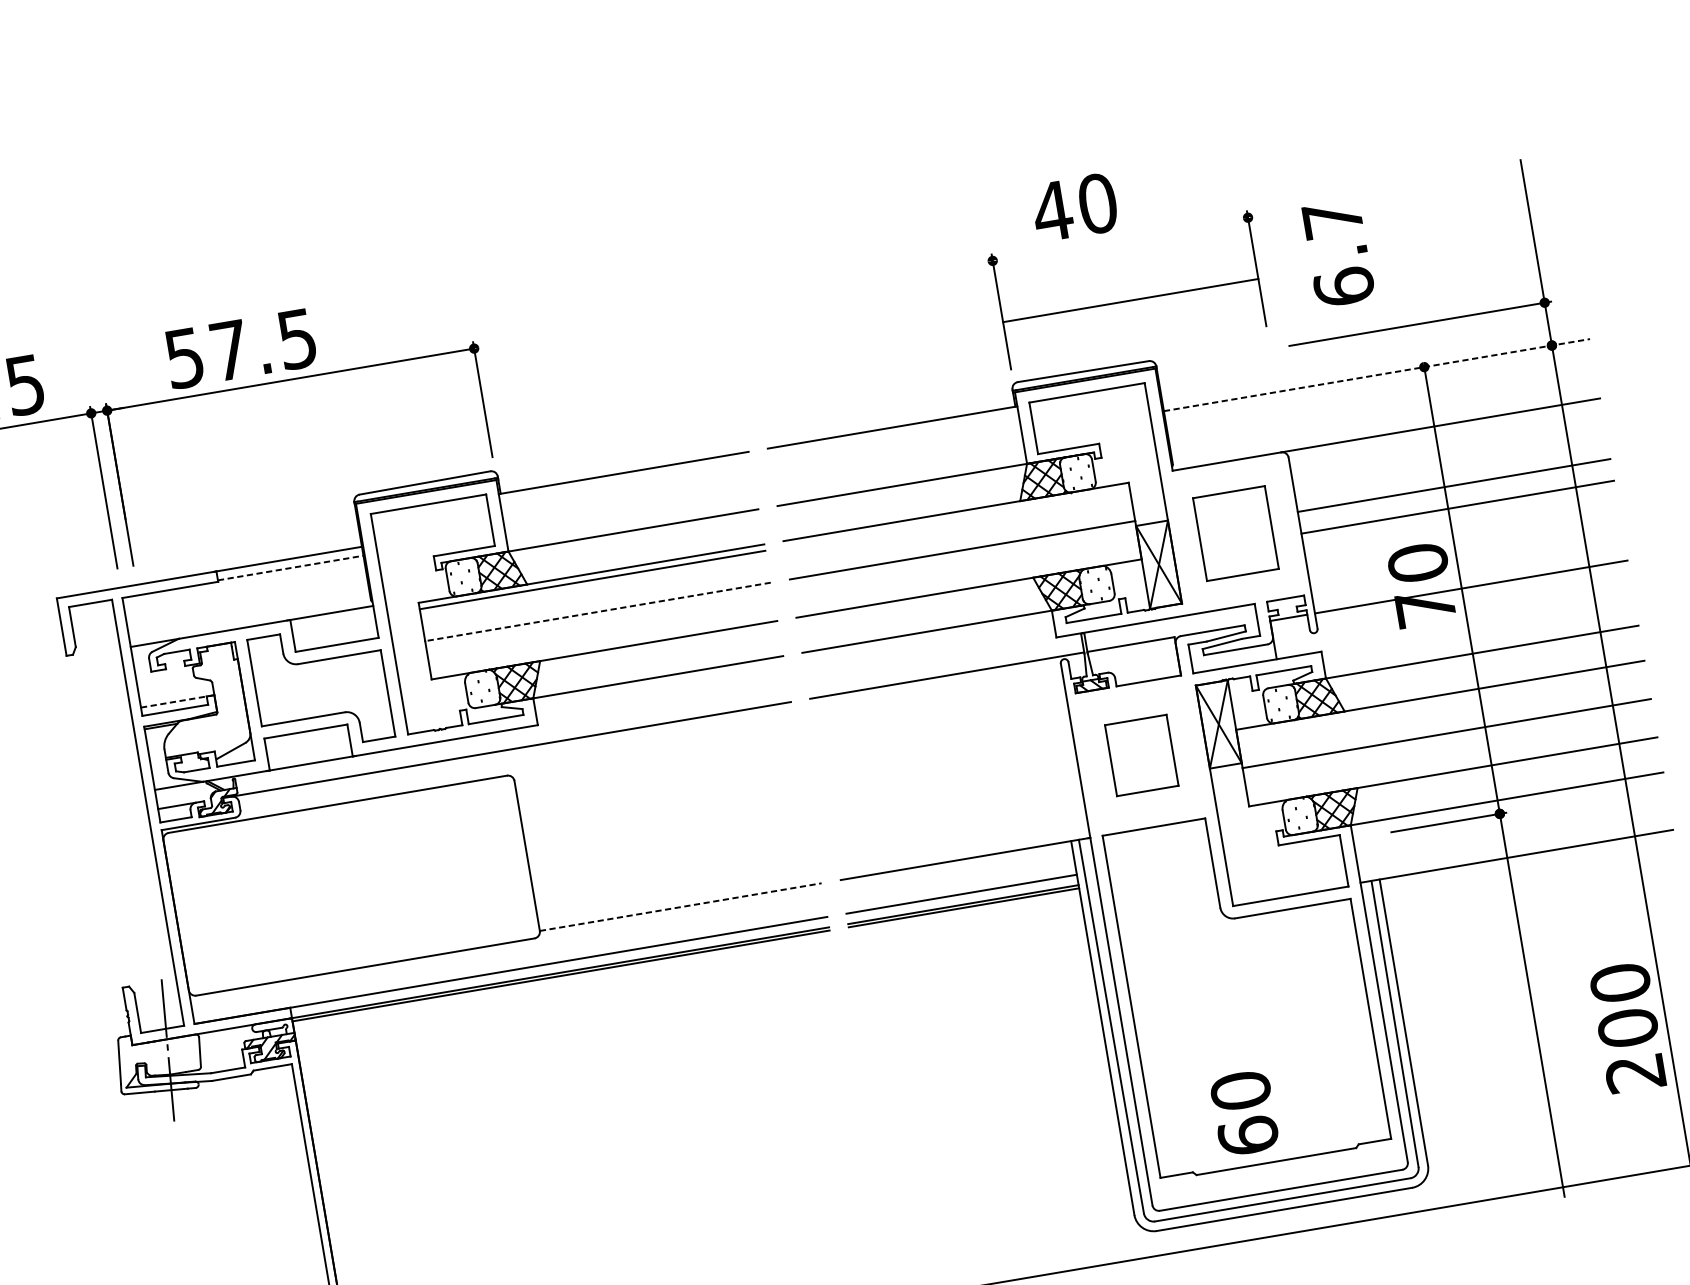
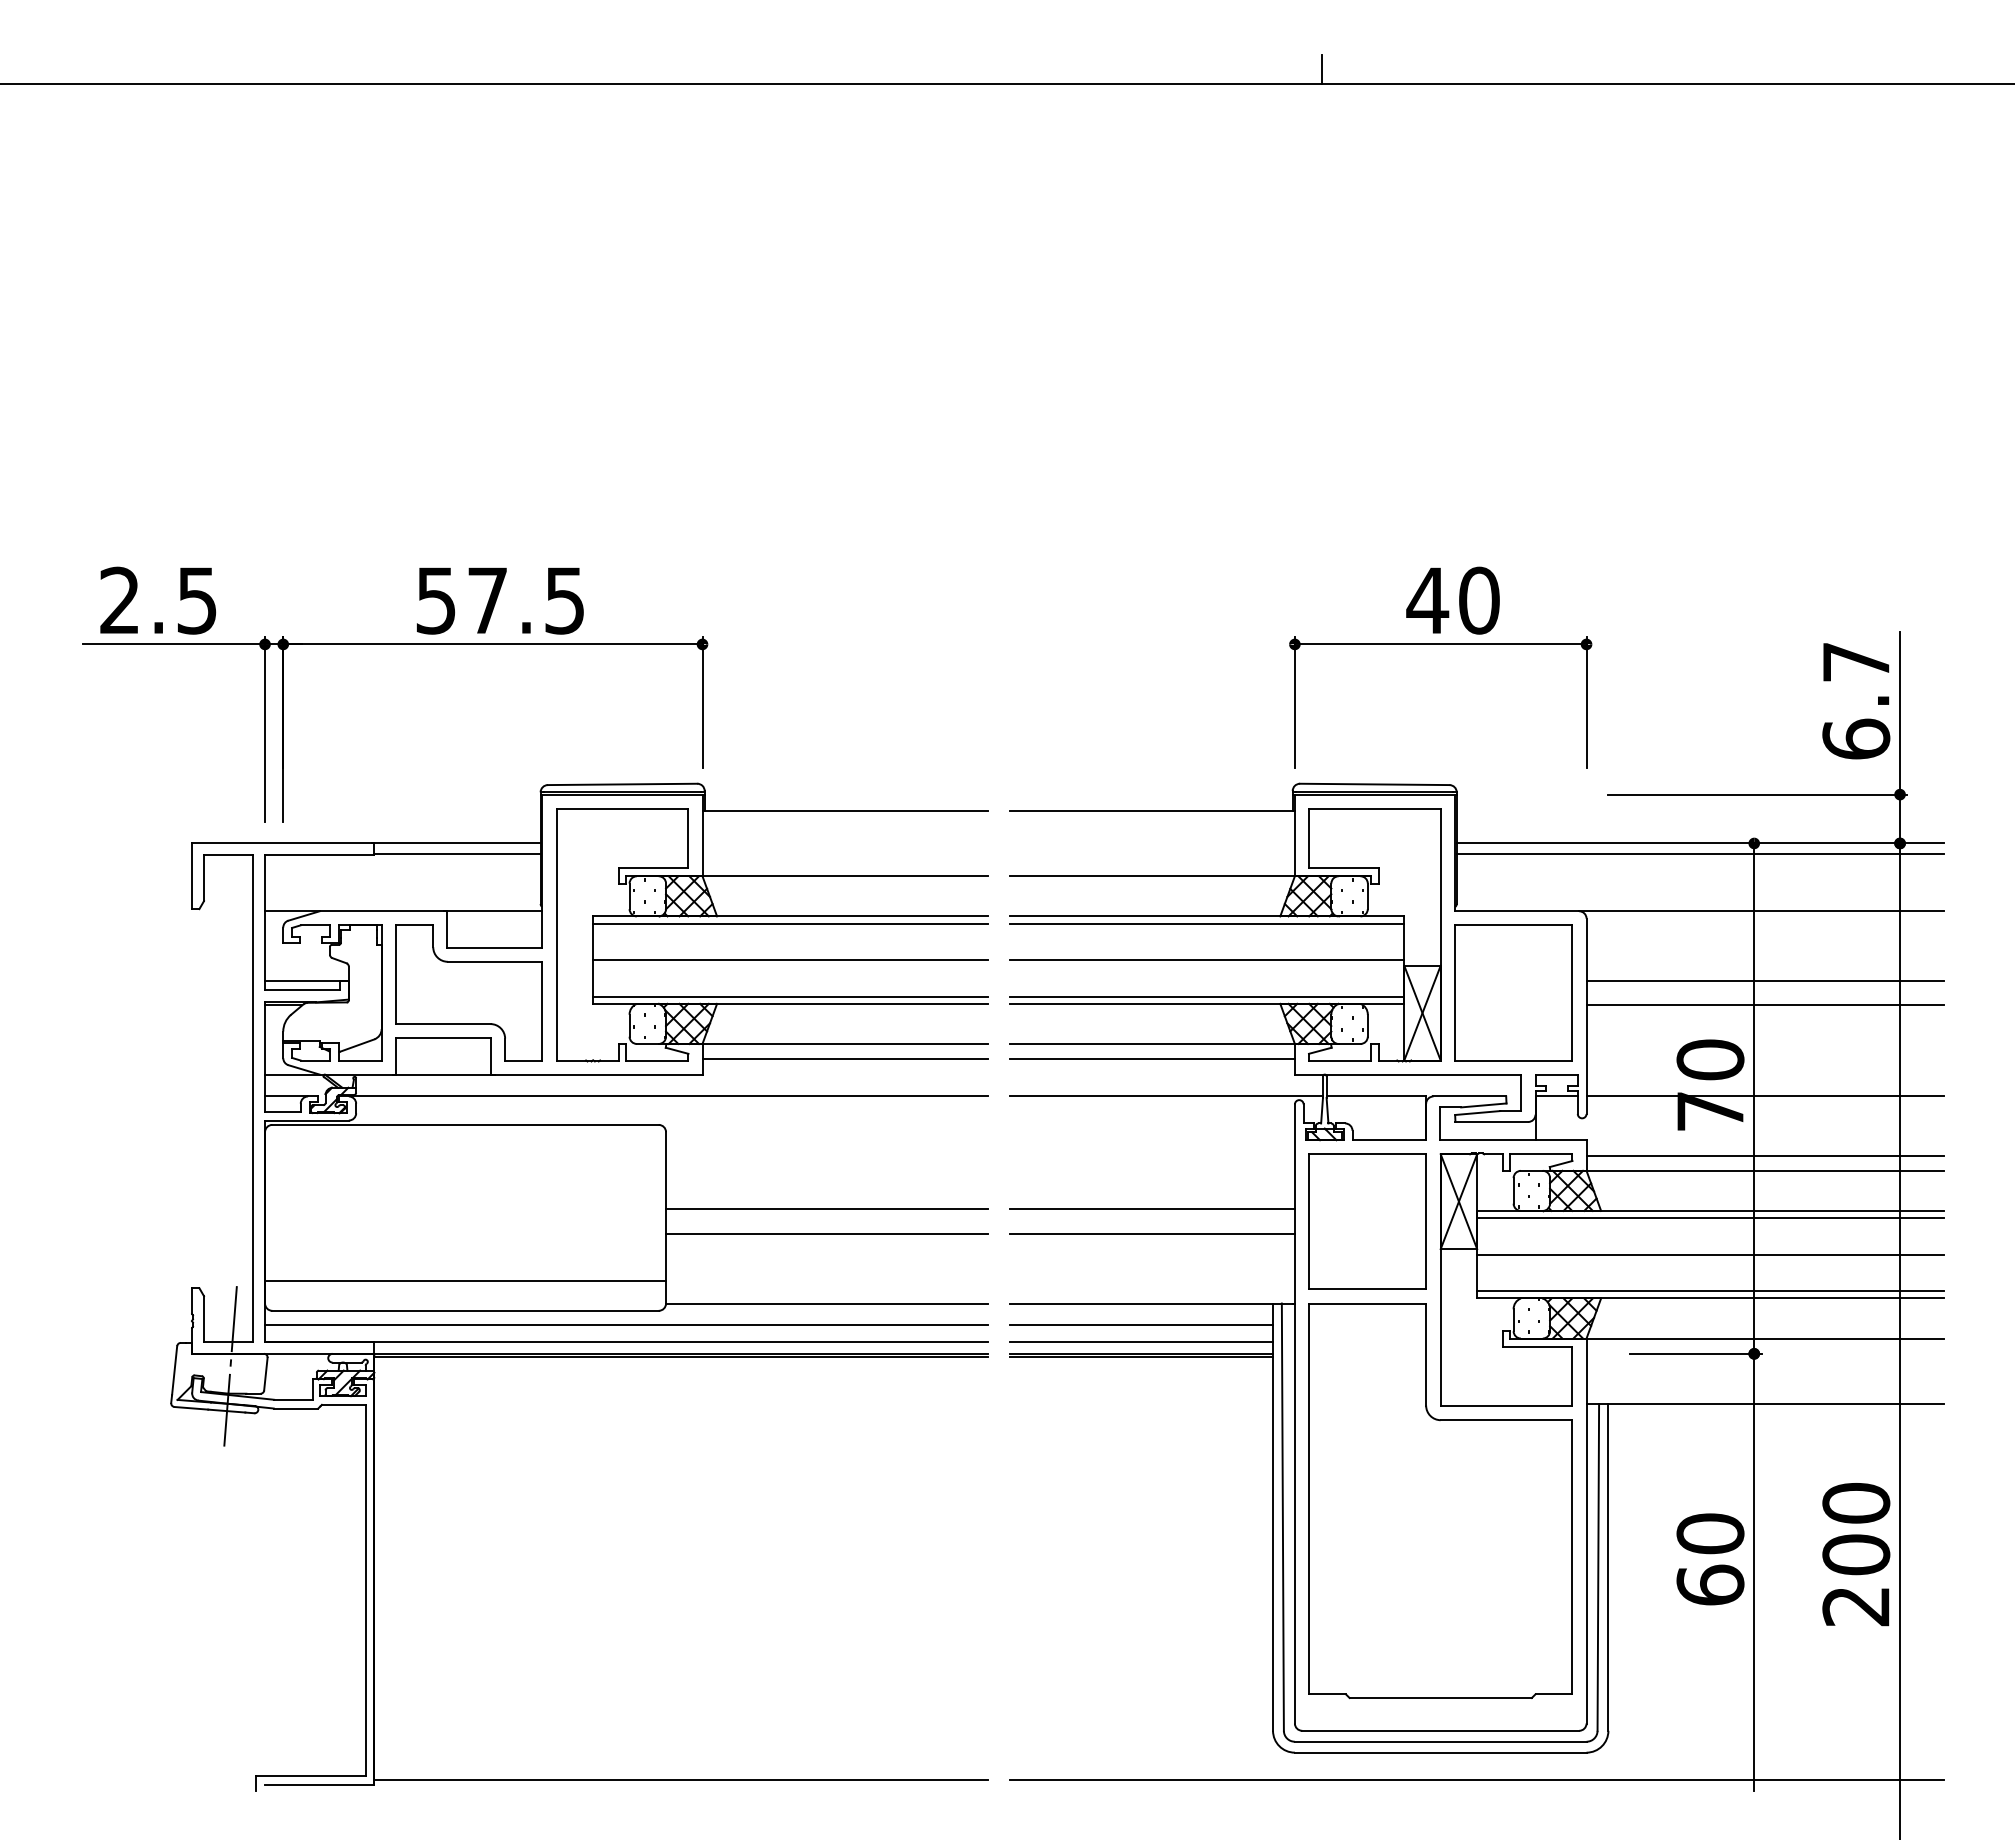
text: (1074, 207) -> (1452, 600), moved
text: (1338, 253) -> (1856, 701), moved
line: (1130, 300) -> (1440, 644), moved
text: (240, 348) -> (500, 600), moved
line: (1377, 375) -> (1700, 843), dashed -> solid
line: (1377, 384) -> (1699, 853), added
line: (956, 518) -> (1206, 923), added
part: (1235, 533) -> (1513, 992), size x1.43
line: (291, 567) -> (458, 853), dashed -> solid
line: (967, 582) -> (1206, 996), added
line: (598, 612) -> (790, 960), dashed -> solid
line: (1479, 639) -> (1764, 1156), added
line: (603, 643) -> (790, 996), added
line: (928, 644) -> (1151, 1058), added
line: (659, 690) -> (844, 1058), added
line: (177, 701) -> (306, 980), dashed -> solid
line: (1441, 701) -> (1710, 1218), added
part: (1141, 755) -> (1367, 1221), size x1.67
line: (1452, 765) -> (1710, 1291), added
line: (950, 776) -> (1151, 1209), added
line: (954, 798) -> (1151, 1234), added
line: (666, 824) -> (826, 1209), added
line: (670, 846) -> (826, 1234), added
line: (959, 879) -> (1141, 1325), added
line: (681, 907) -> (827, 1303), dashed -> solid
line: (361, 941) -> (465, 1281), added
line: (508, 956) -> (626, 1325), added
text: (1628, 1027) -> (1856, 1554), moved
text: (1244, 1113) -> (1710, 1559), moved

